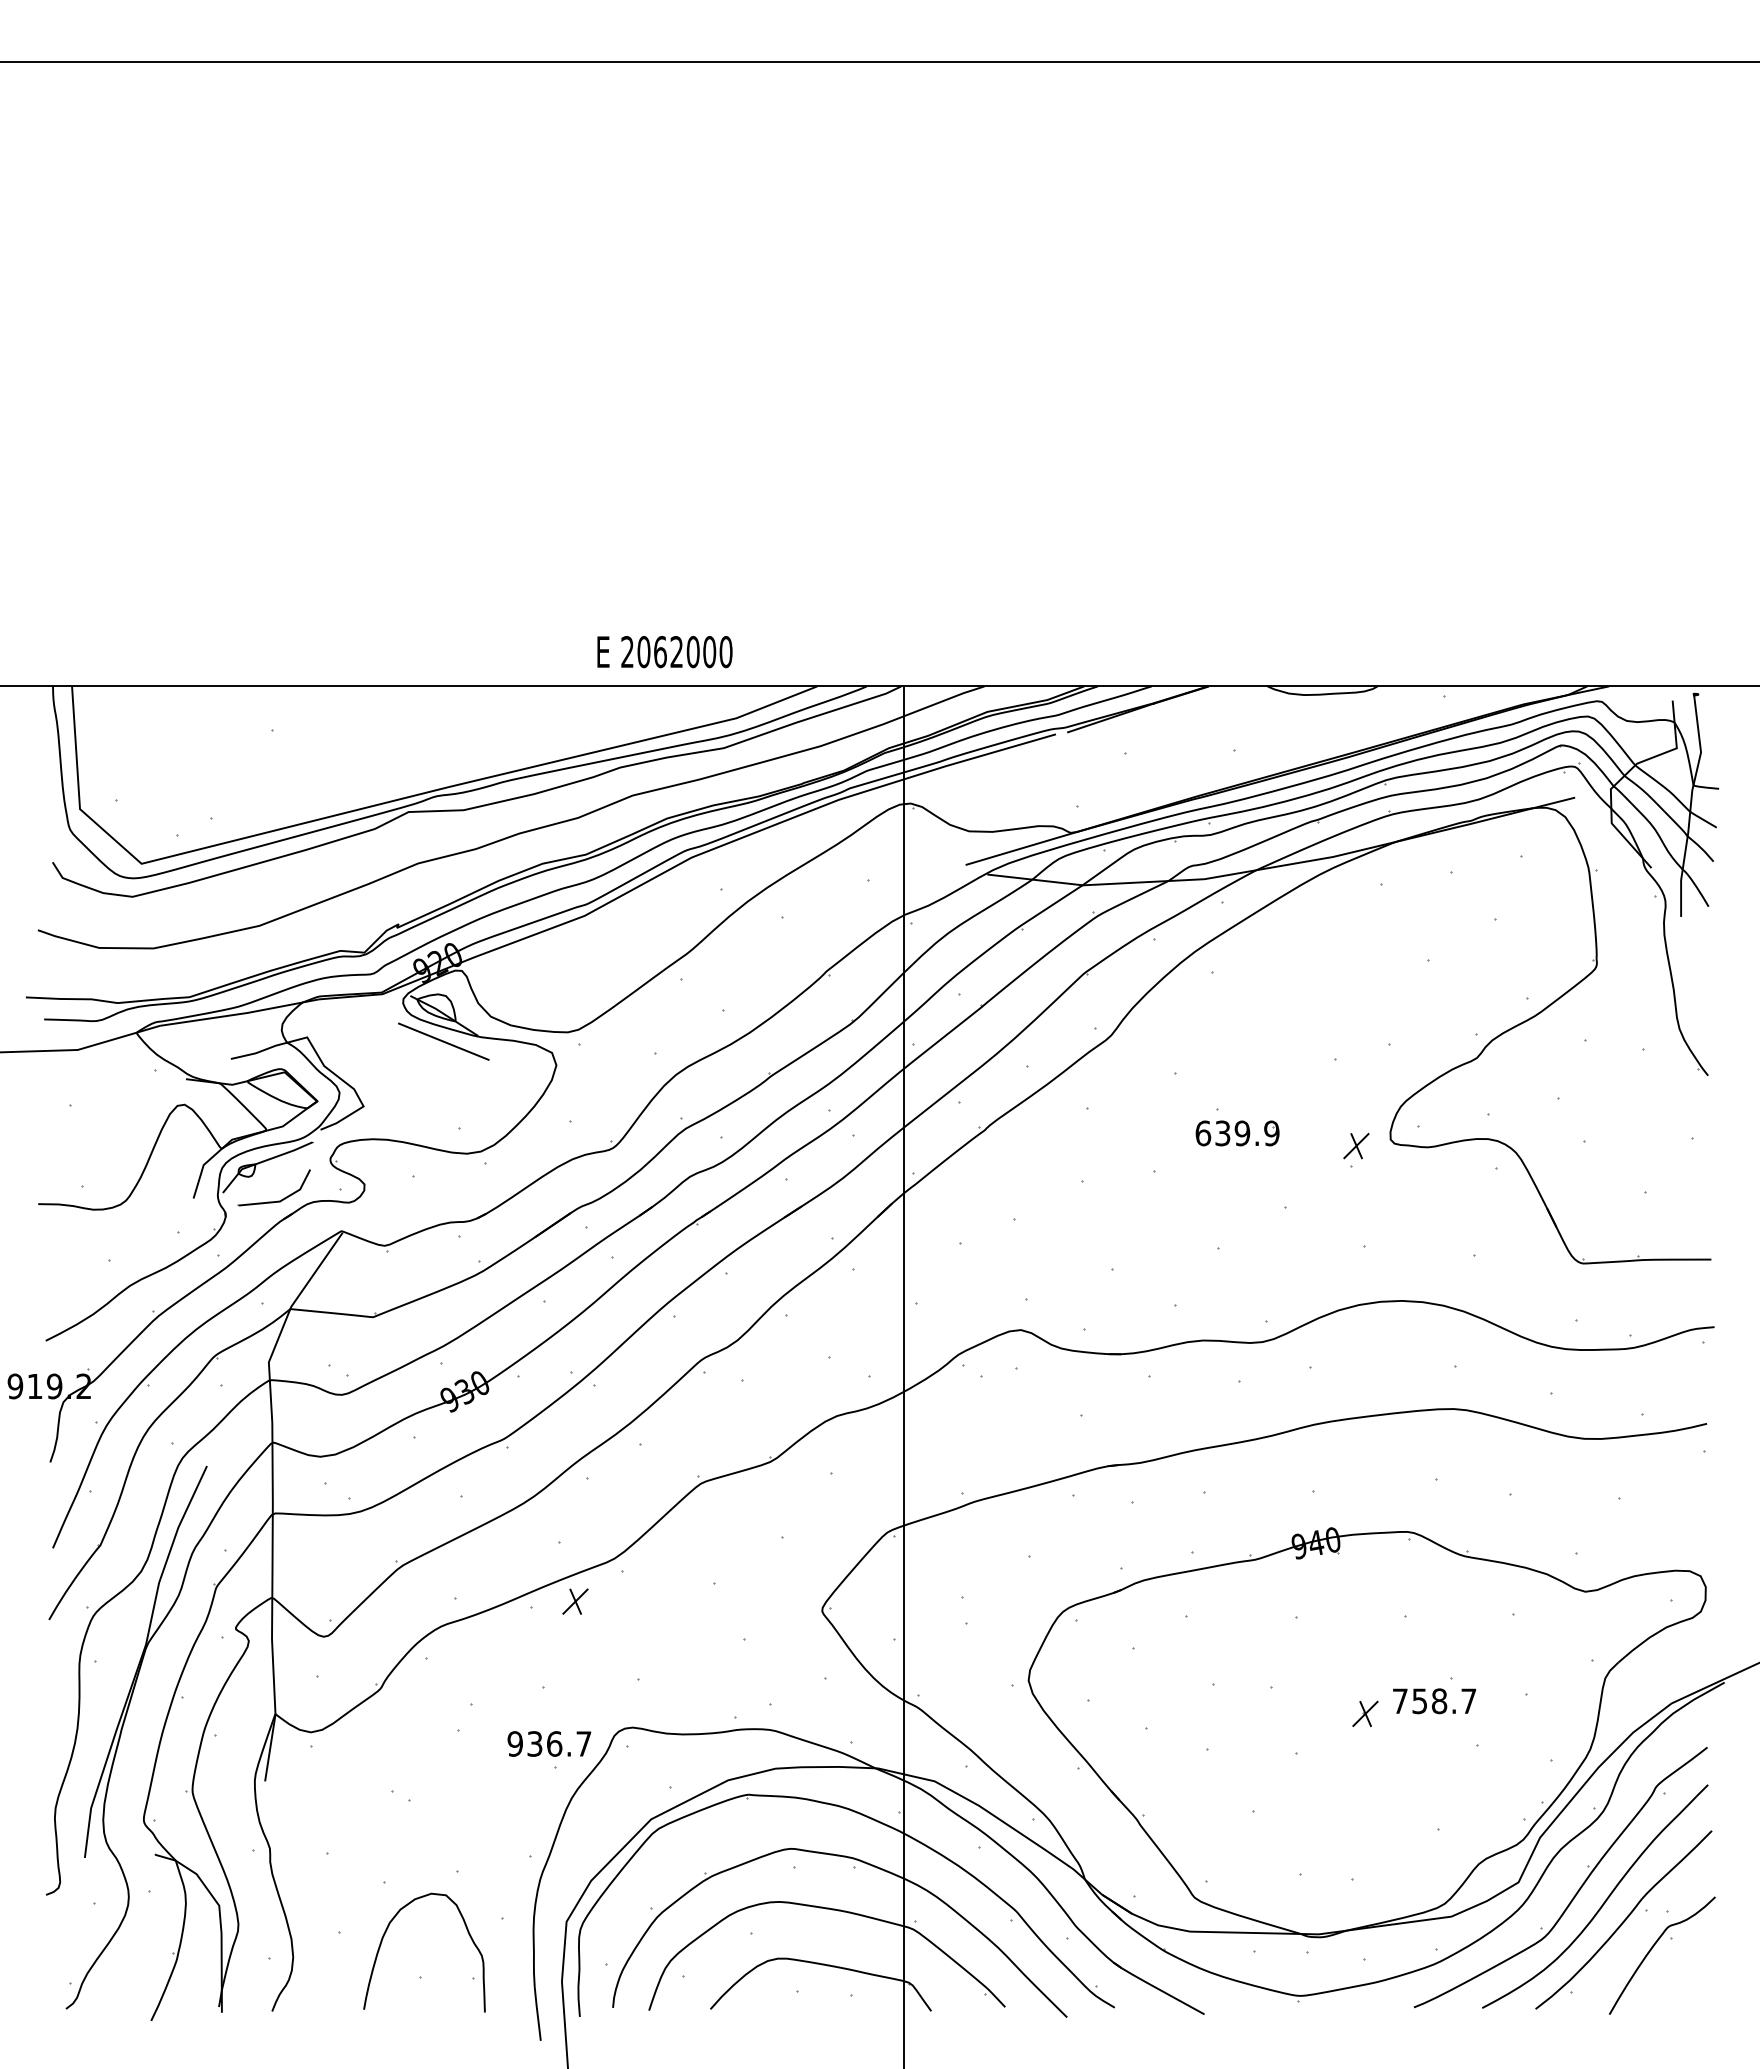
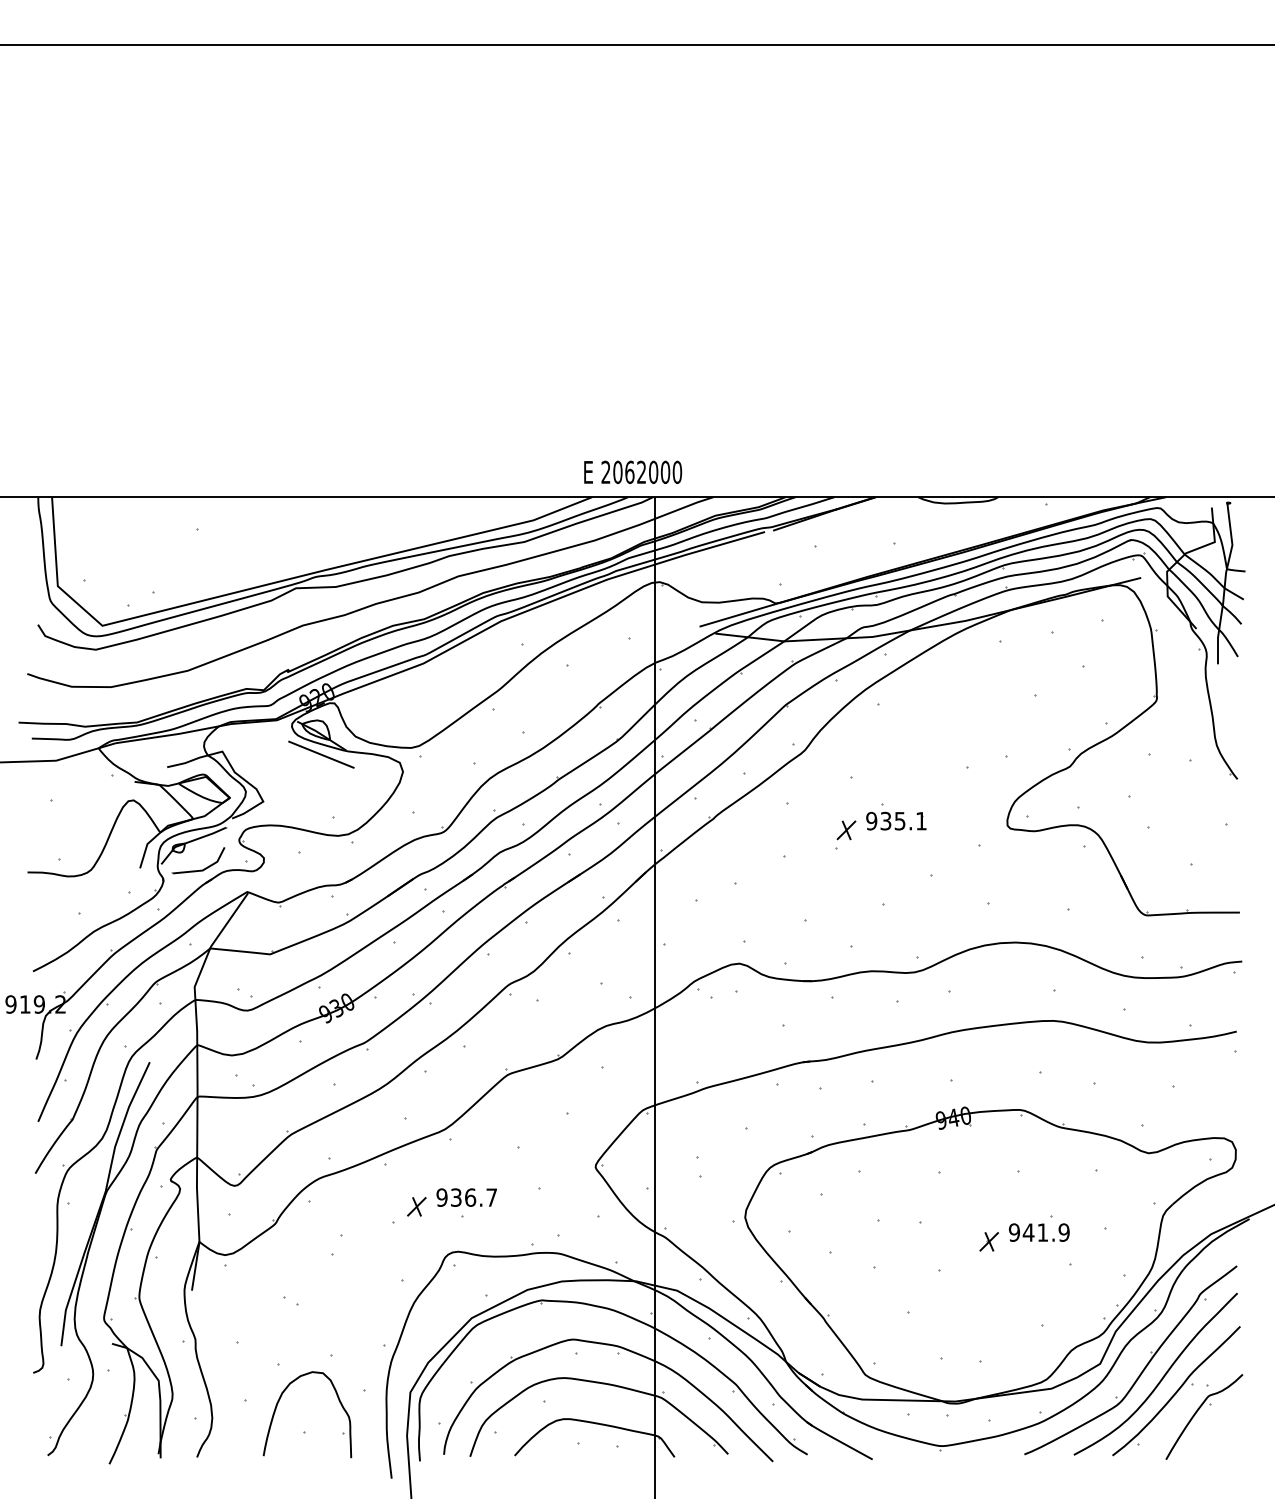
text: (664, 652) -> (632, 472), moved
text: (1237, 1133) -> (896, 821), 639.9 -> 935.1
part: (1356, 1146) -> (846, 830), moved
part: (575, 1601) -> (416, 1206), moved
text: (1434, 1701) -> (1039, 1232), 758.7 -> 941.9
part: (549, 1743) -> (466, 1197), moved

